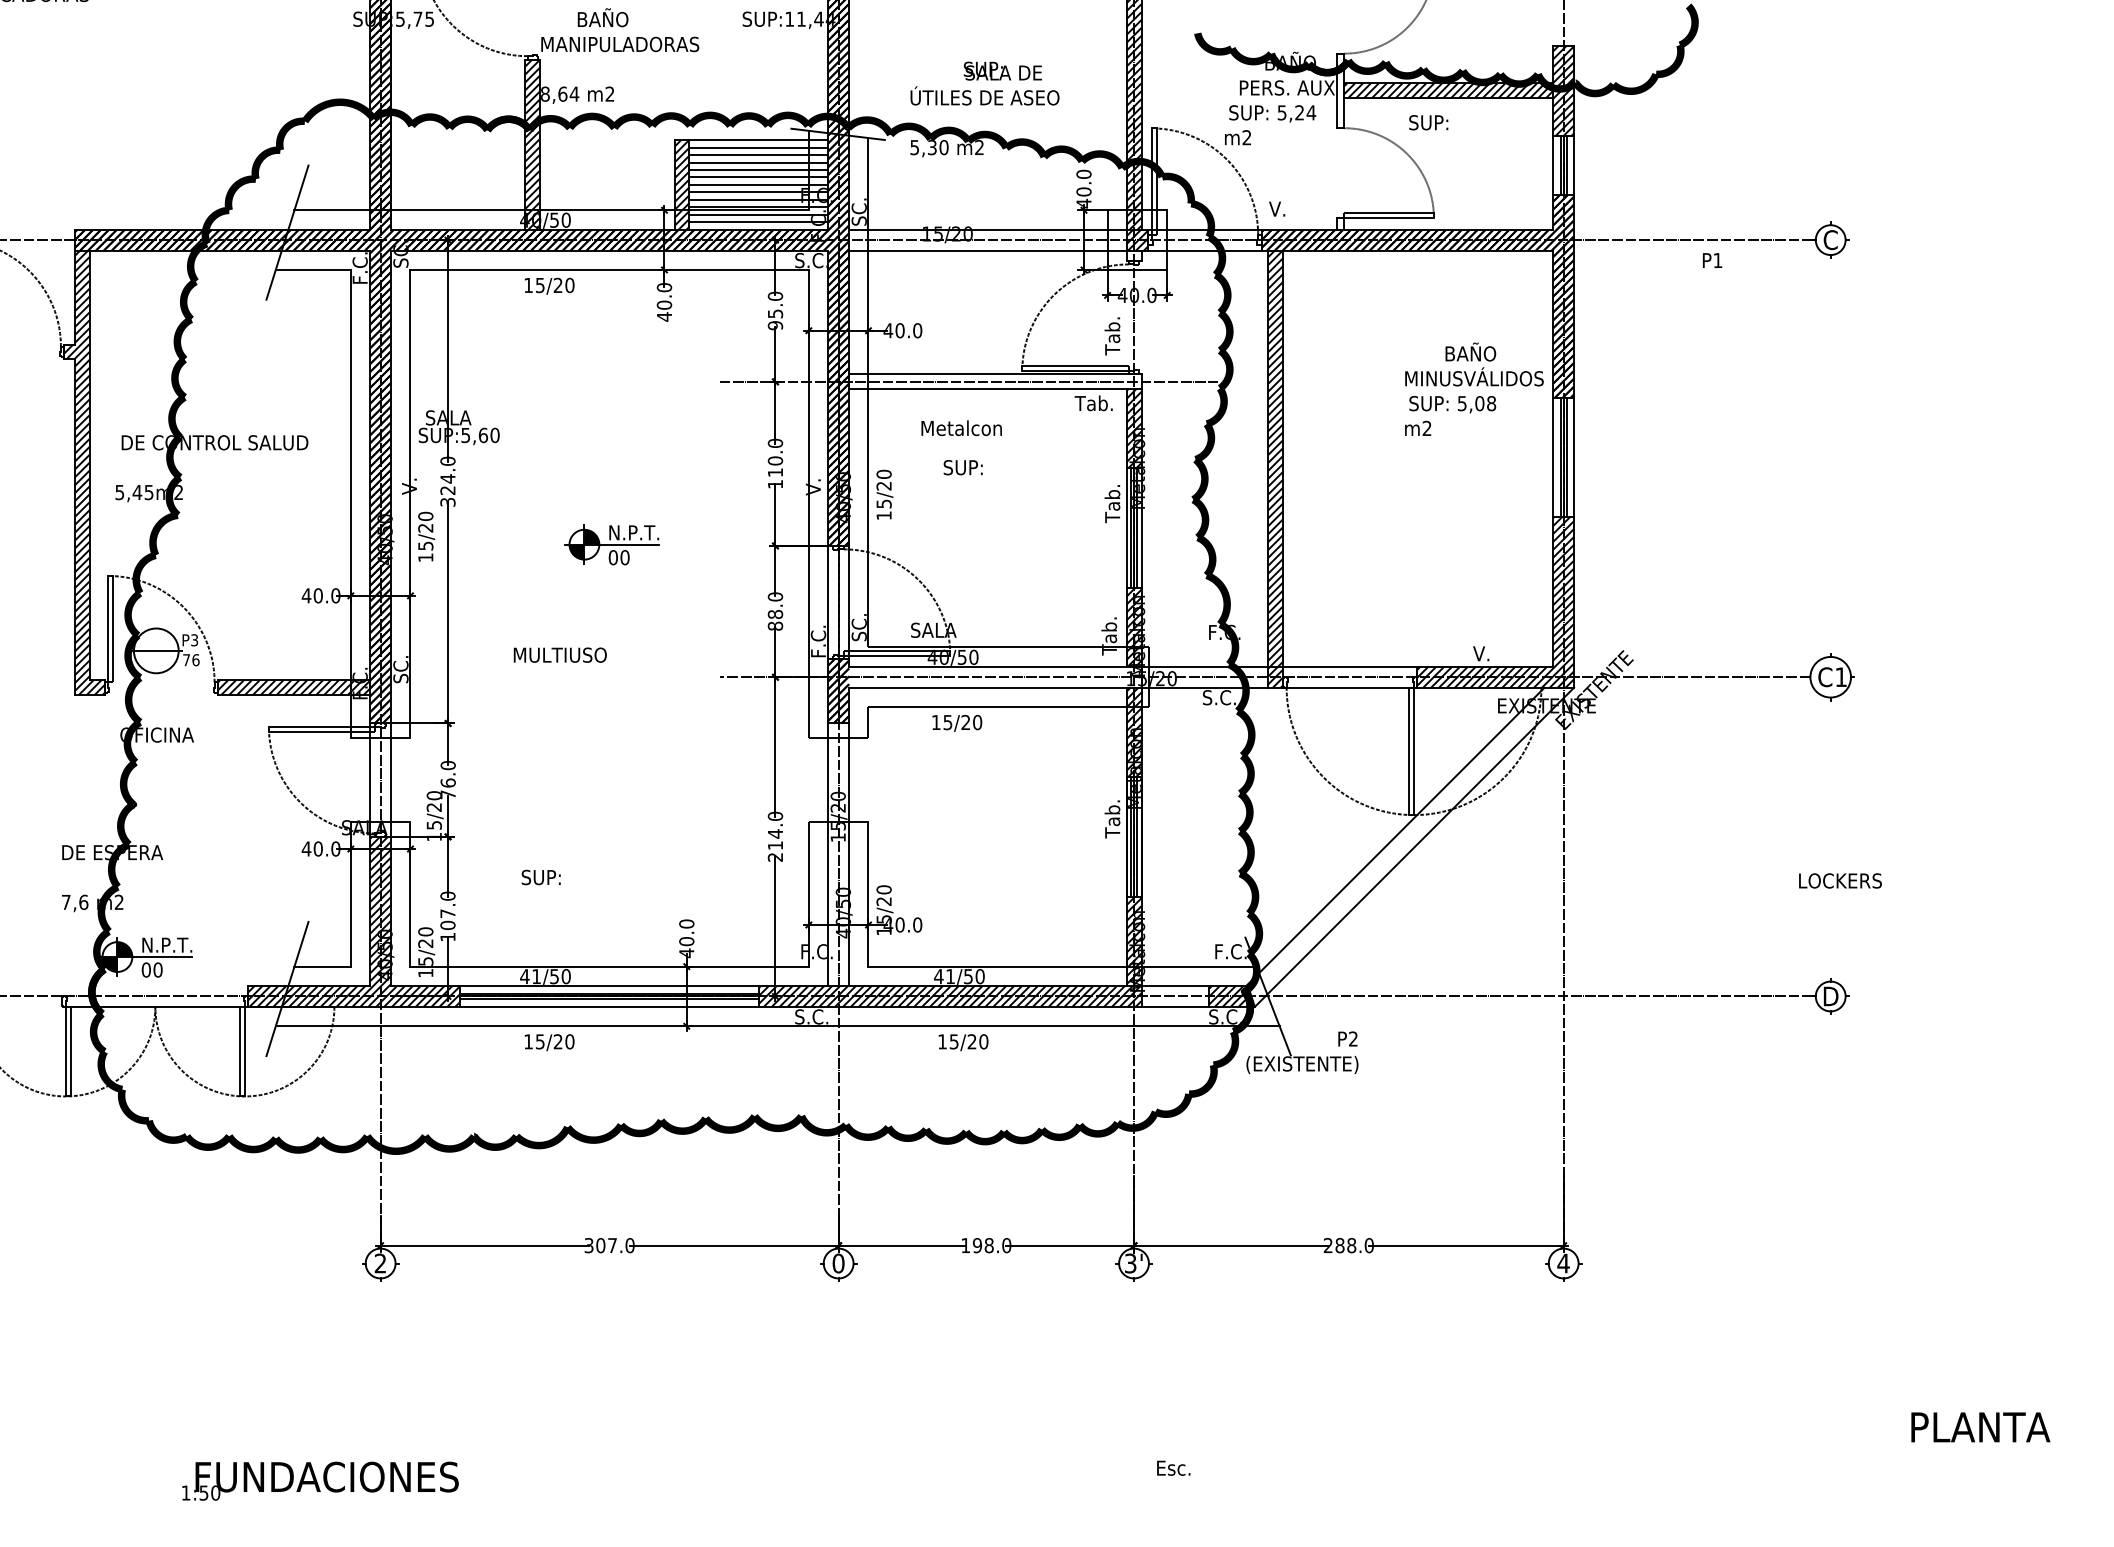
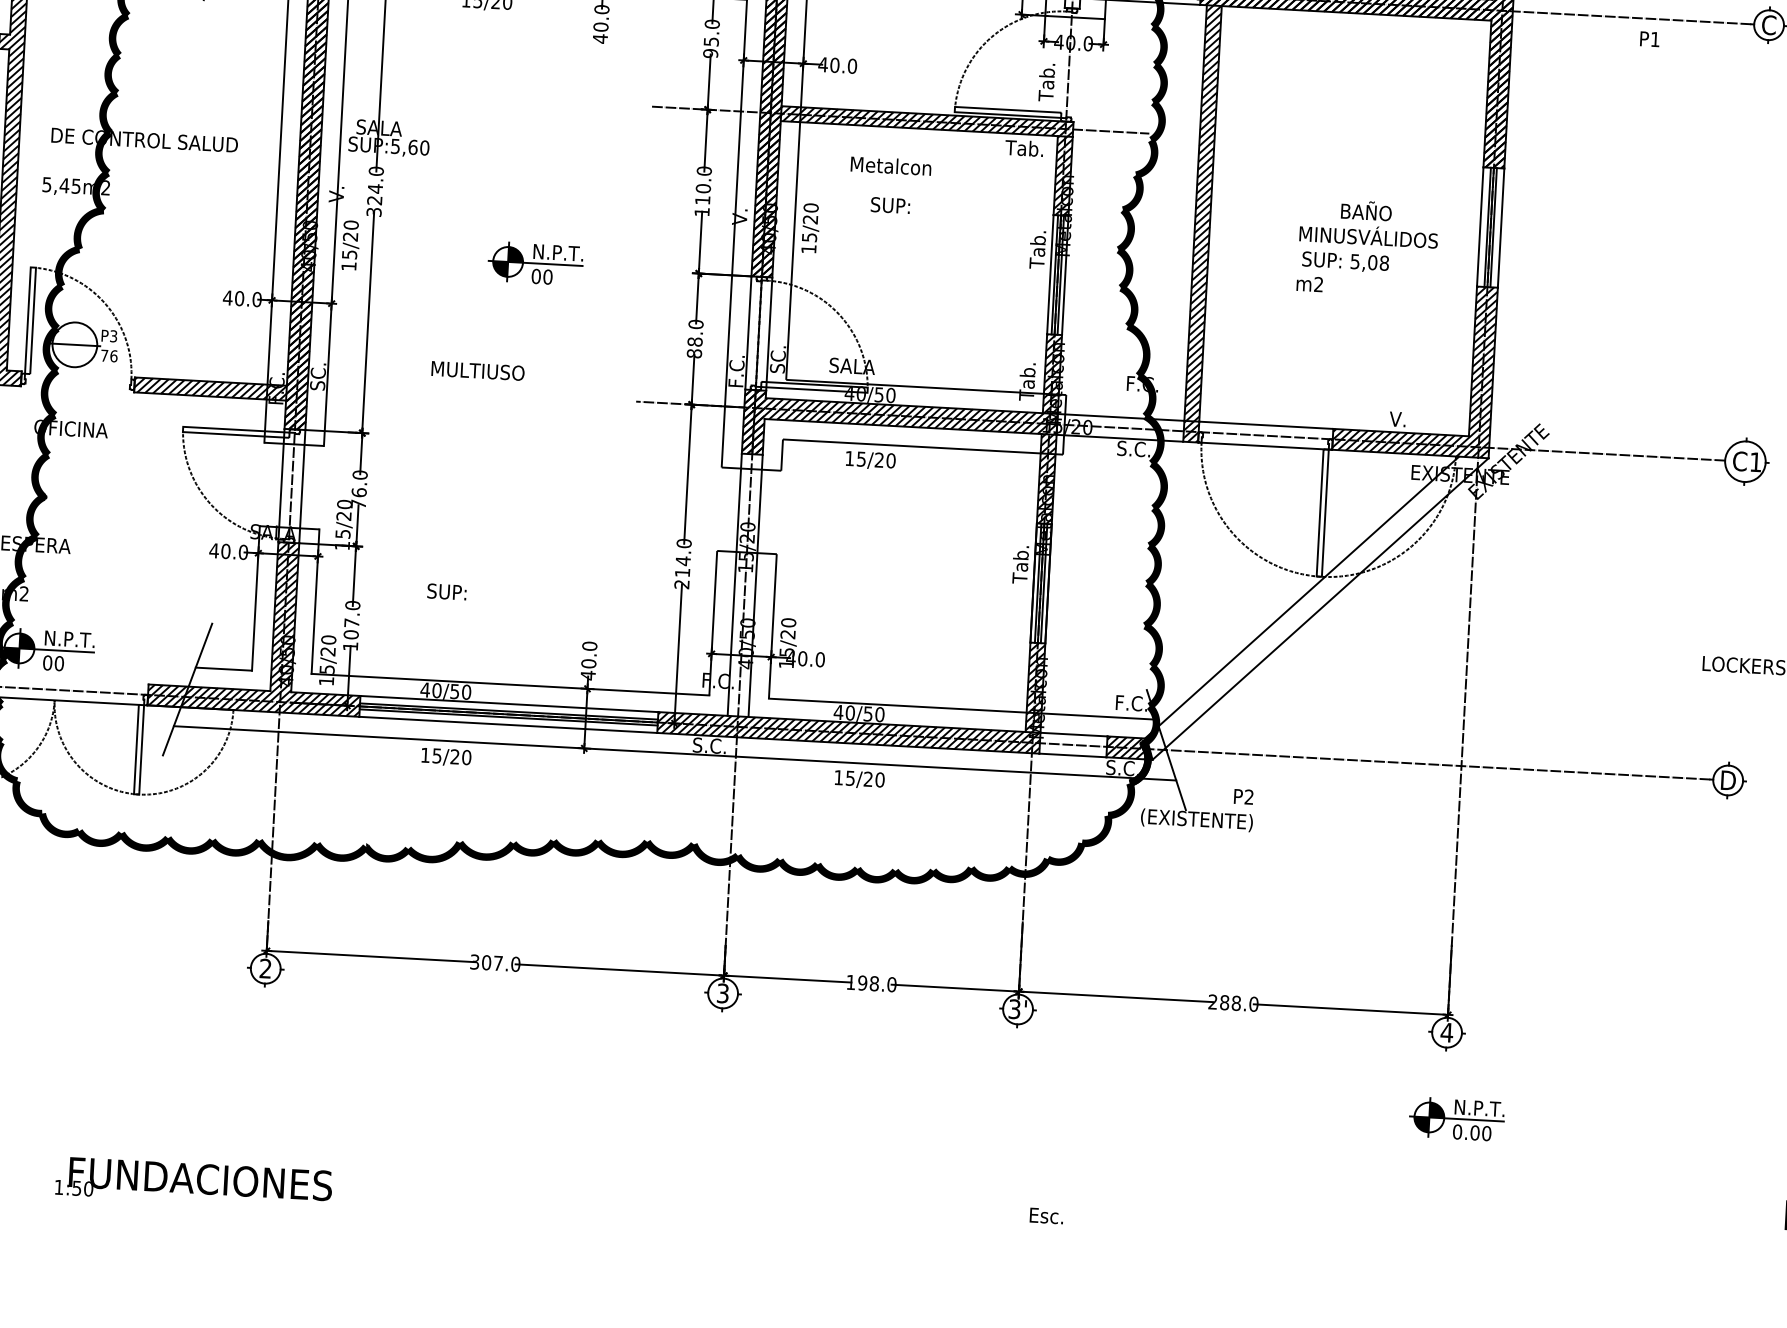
hatch: (995, 381) -> (927, 121), added
text: (1474, 388) -> (1368, 247), moved
hatch: (995, 676) -> (911, 415), added
text: (536, 976) -> (436, 690), 41/50 -> 40/50
text: (950, 976) -> (850, 712), 41/50 -> 40/50
text: (838, 1263) -> (722, 993), 0 -> 3
part: (1577, 1349) -> (1456, 1119), added

